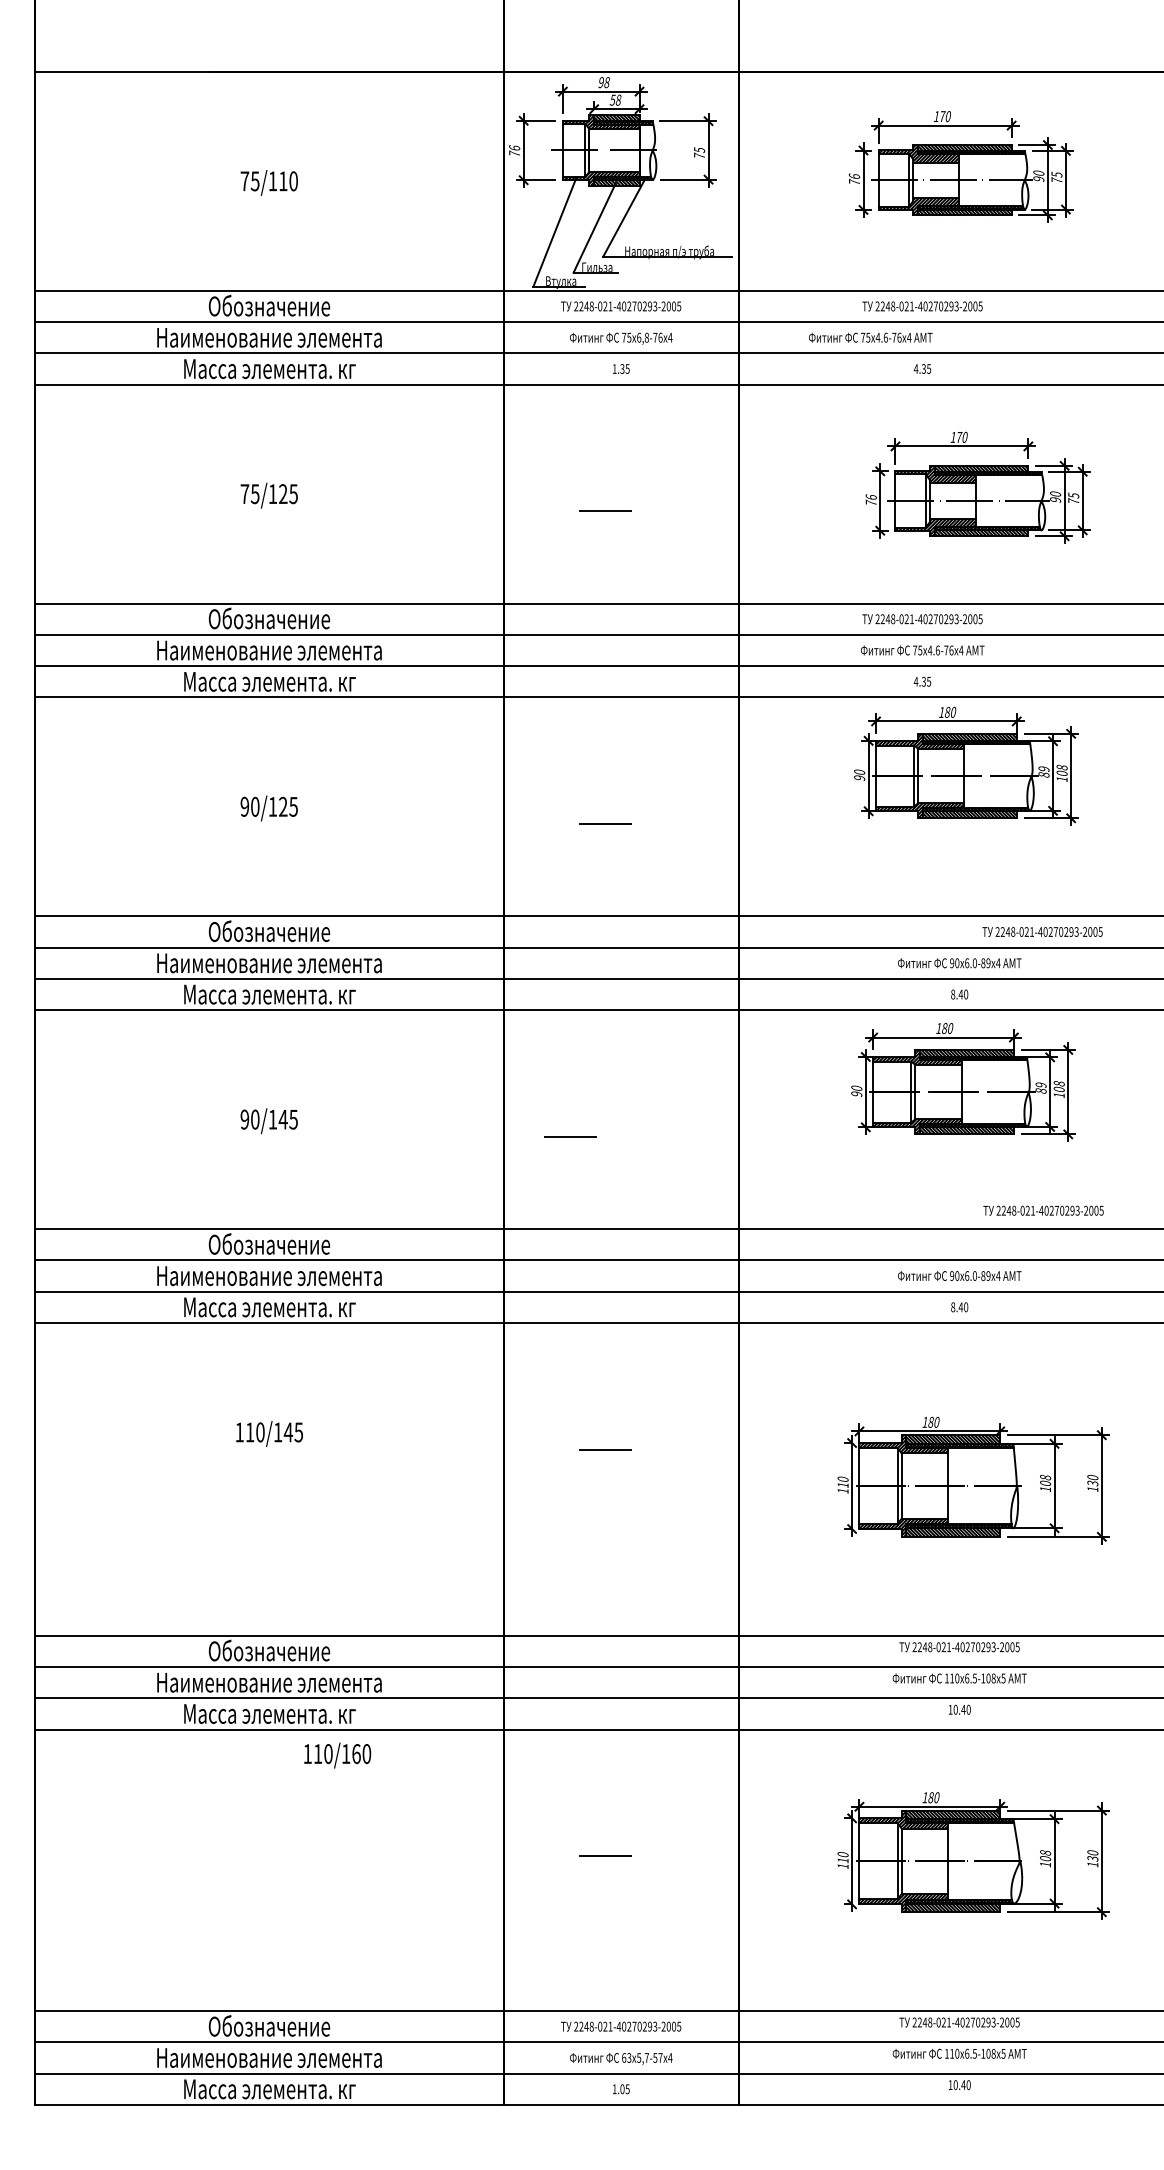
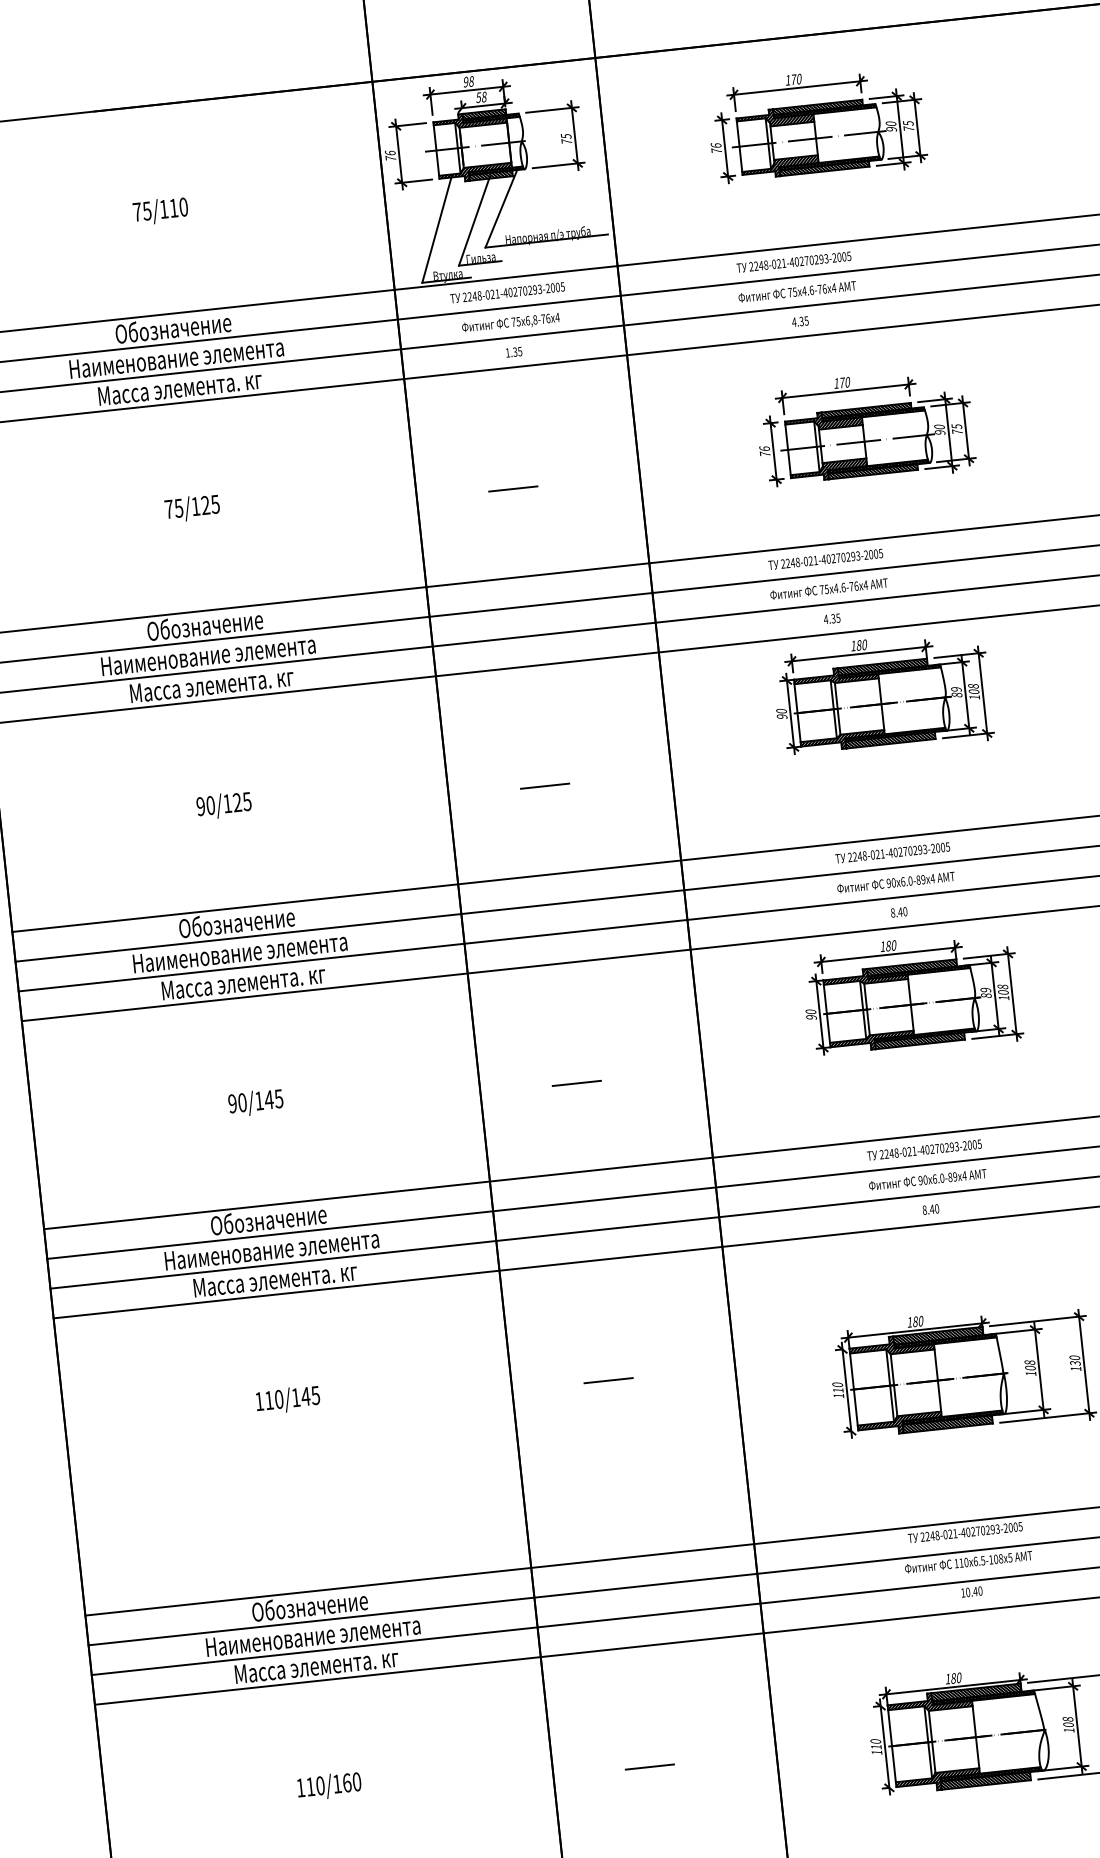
text: (870, 337) -> (797, 291), moved
text: (1042, 931) -> (892, 852), moved
line: (570, 1136) -> (577, 1083), moved
text: (1043, 1210) -> (924, 1149), moved
text: (337, 1755) -> (329, 1786), moved

